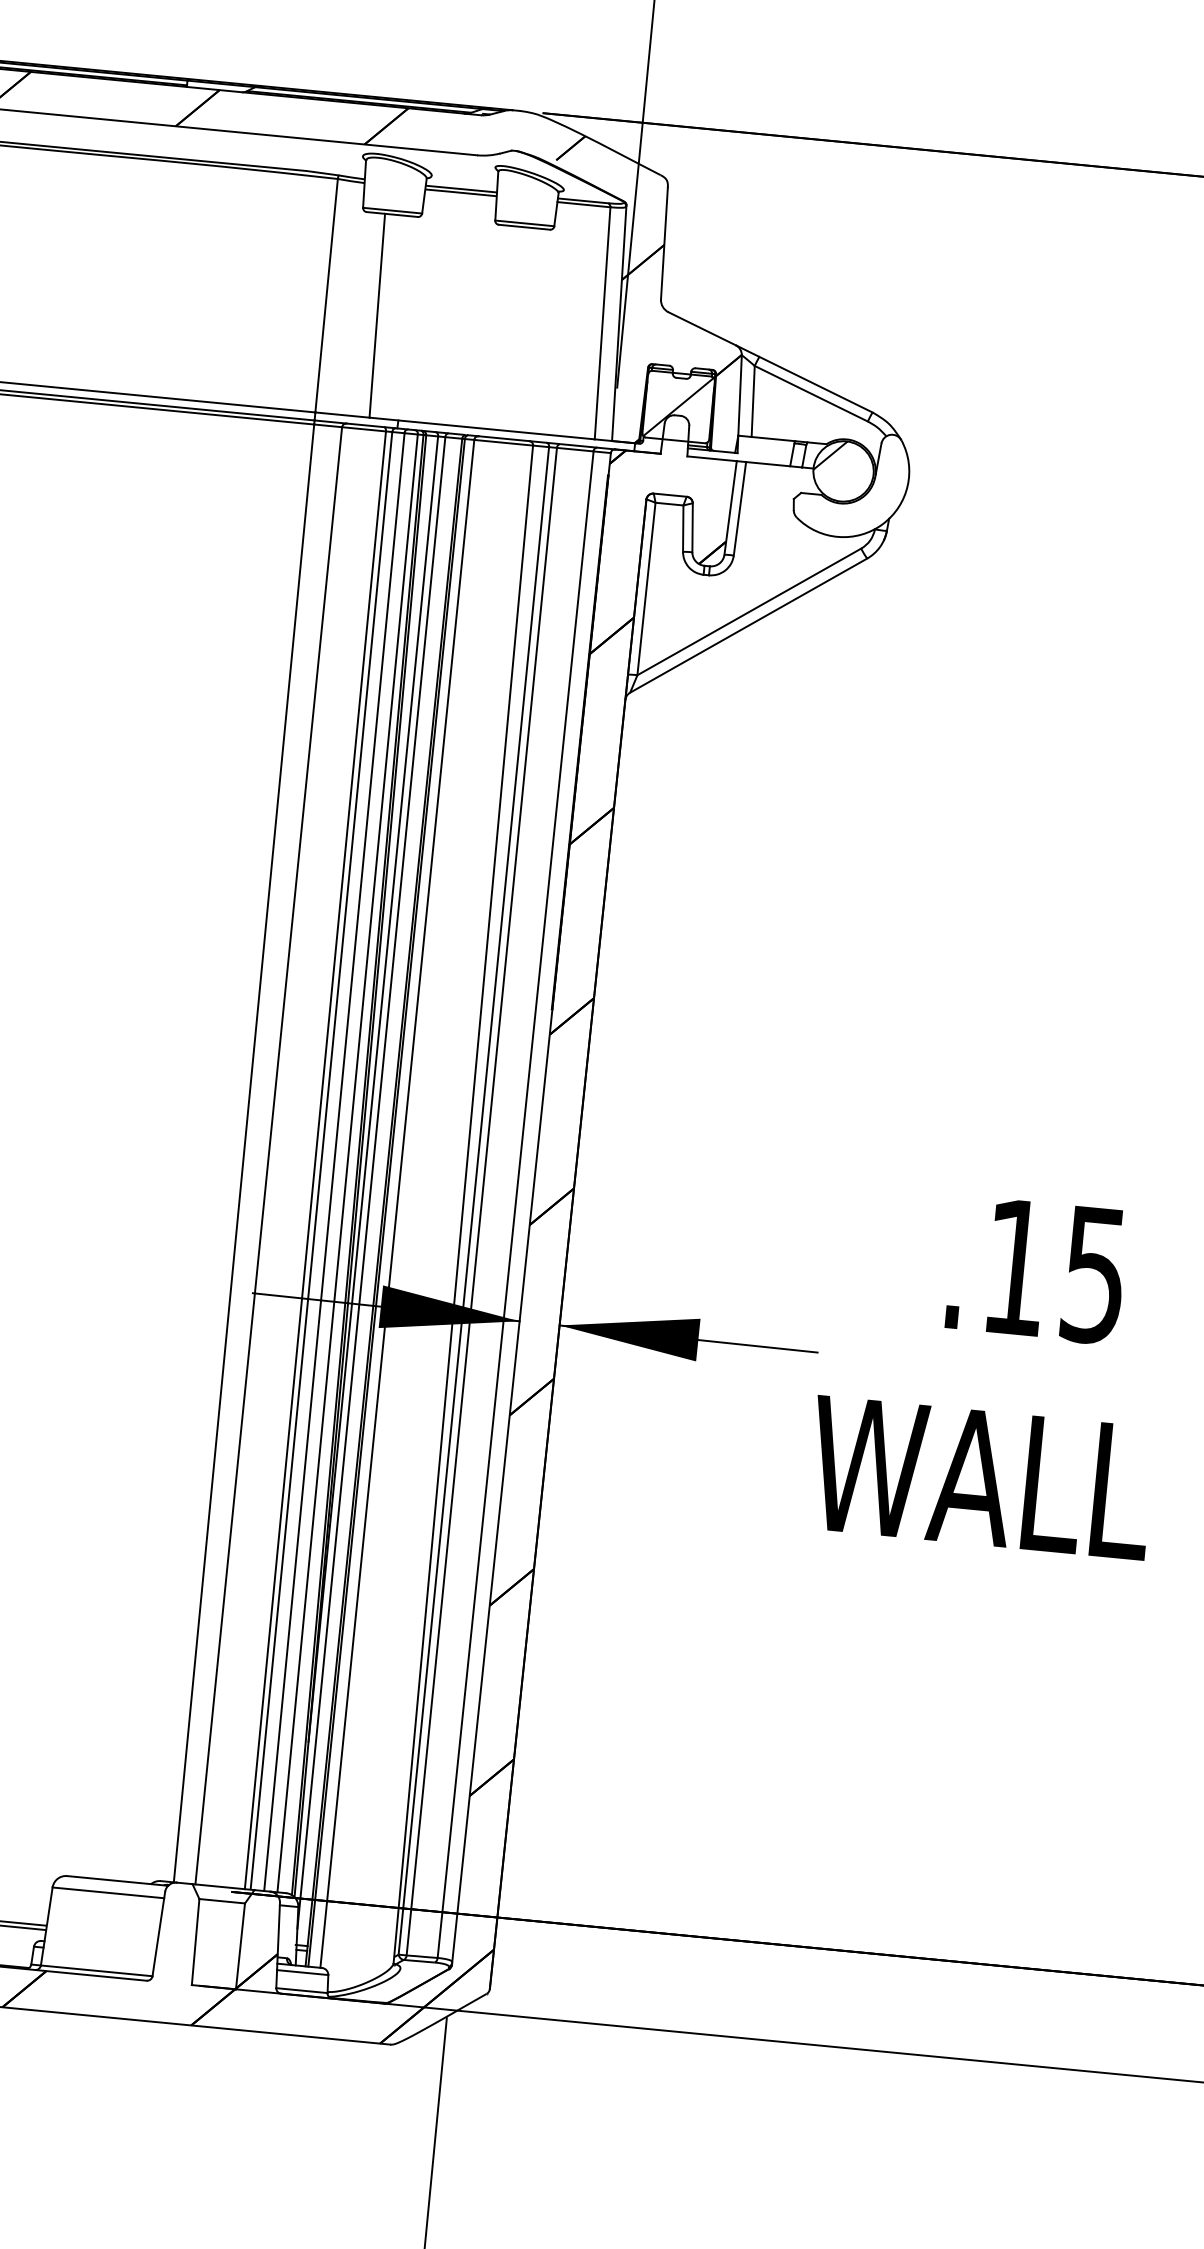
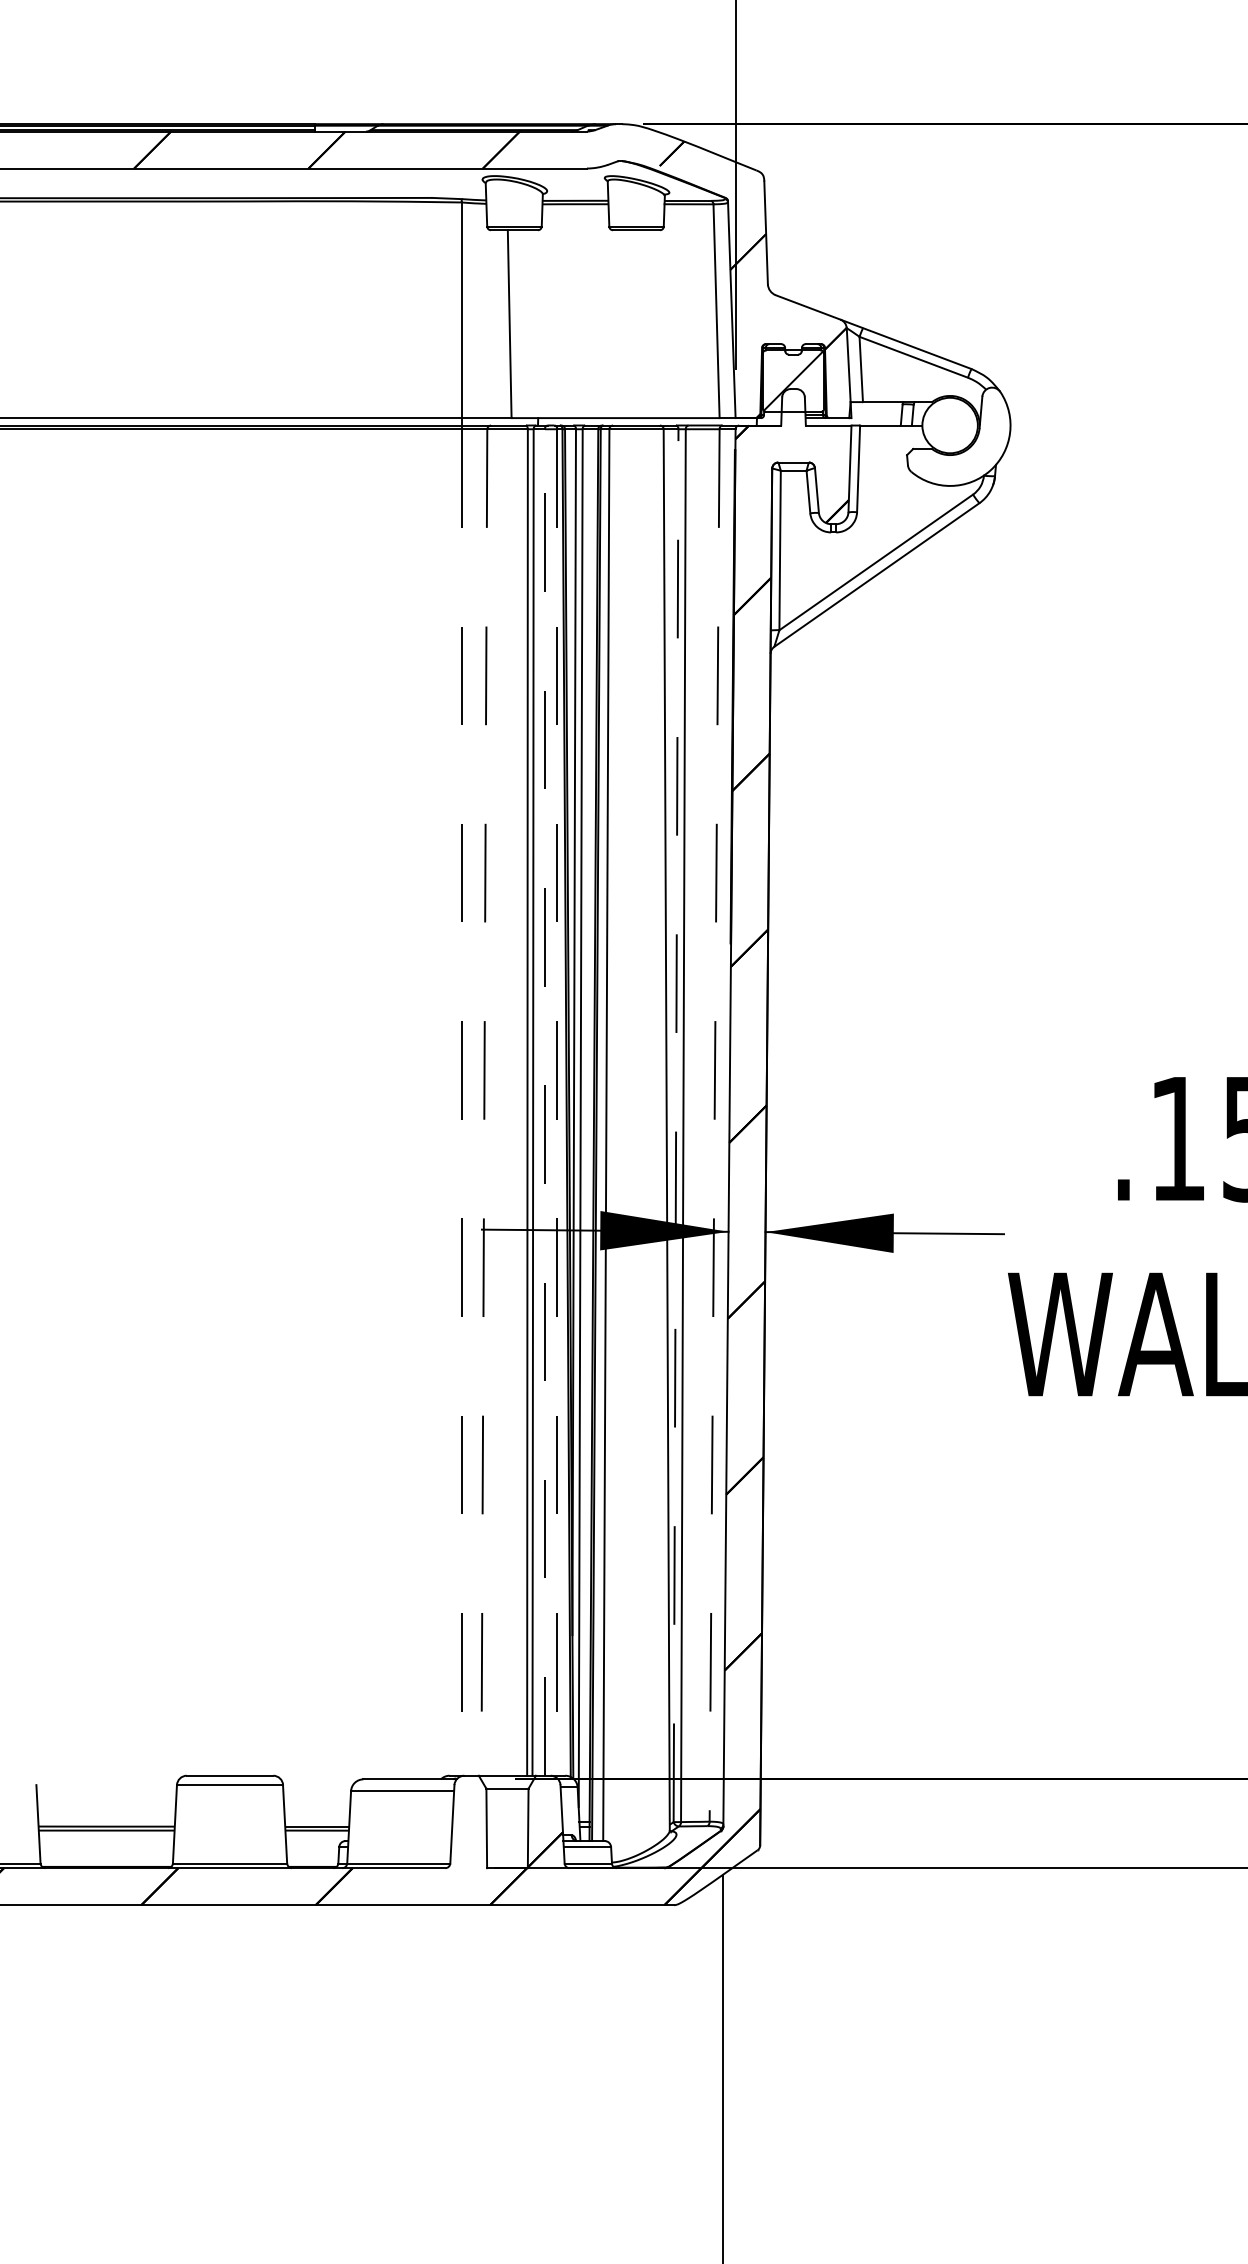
hatch: (830, 454) -> (936, 411), removed
line: (243, 1153) -> (461, 1102), solid -> dashed
line: (268, 1155) -> (484, 1102), solid -> dashed
line: (334, 1162) -> (545, 1102), solid -> dashed
line: (347, 1163) -> (557, 1102), solid -> dashed
line: (474, 1200) -> (676, 1125), solid -> dashed
line: (515, 1204) -> (714, 1125), solid -> dashed

